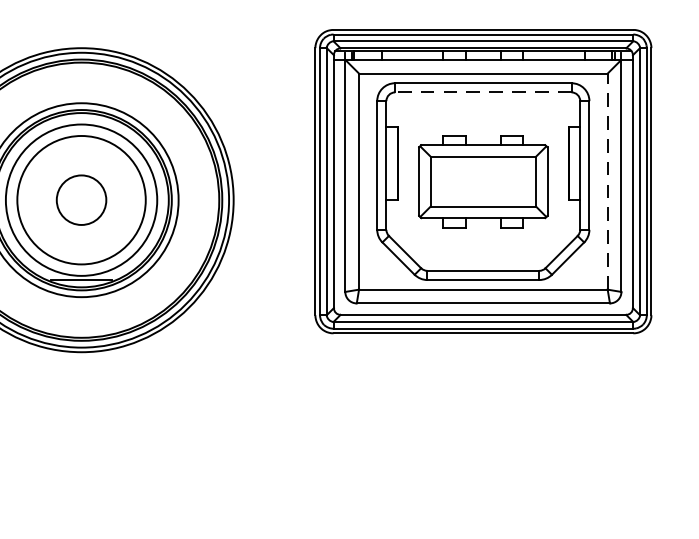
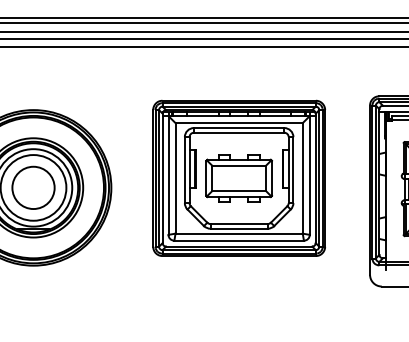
line: (482, 91) -> (238, 132), dashed -> solid
line: (607, 179) -> (302, 177), dashed -> solid
circle: (81, 199) -> (33, 187), size x1.67

